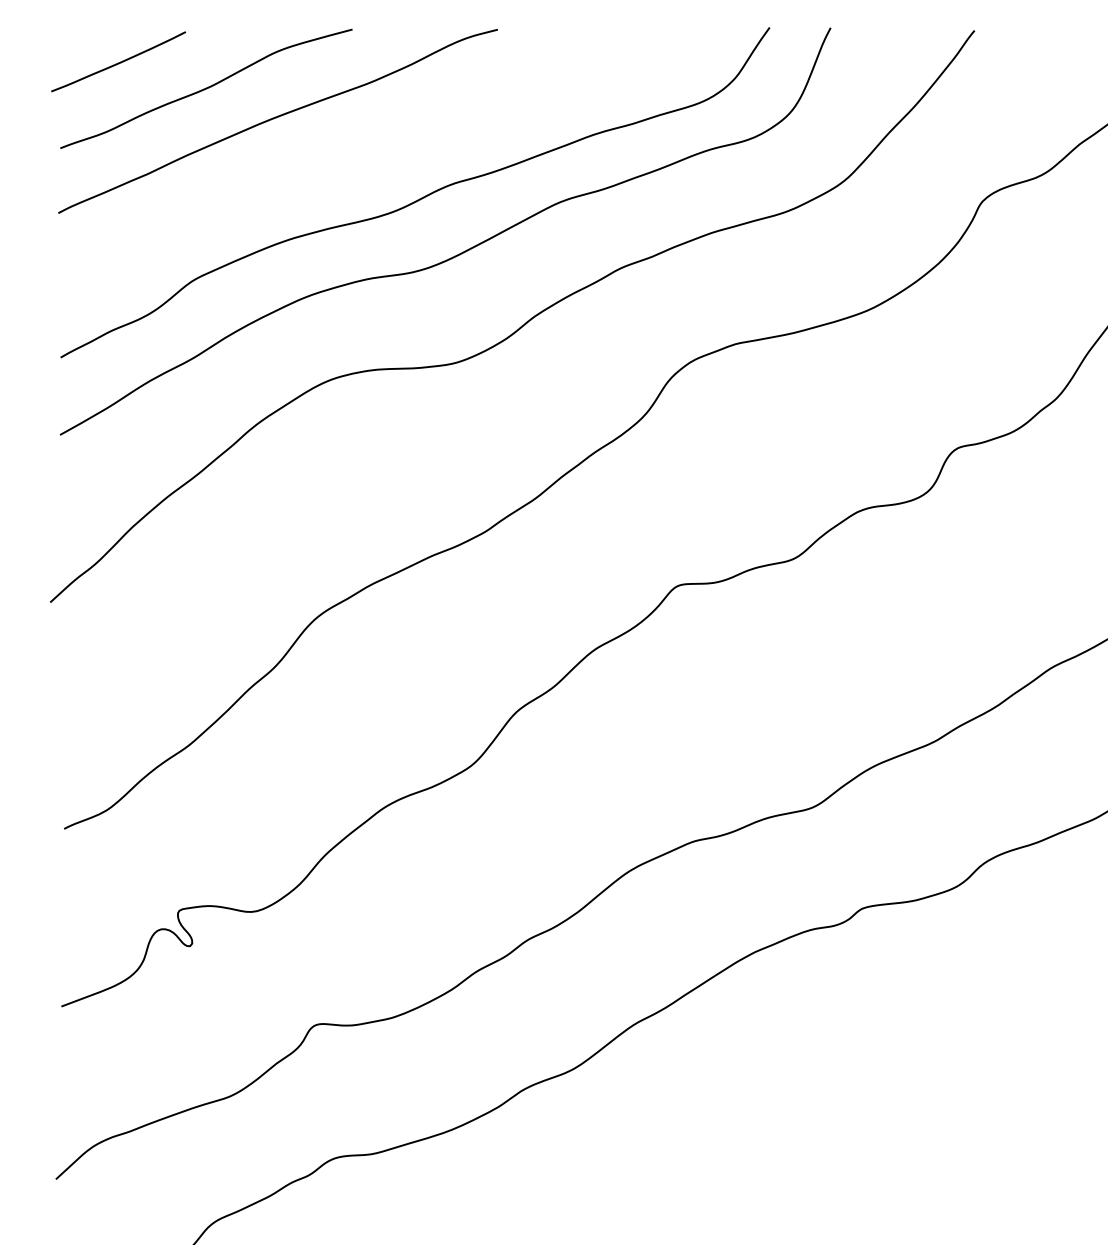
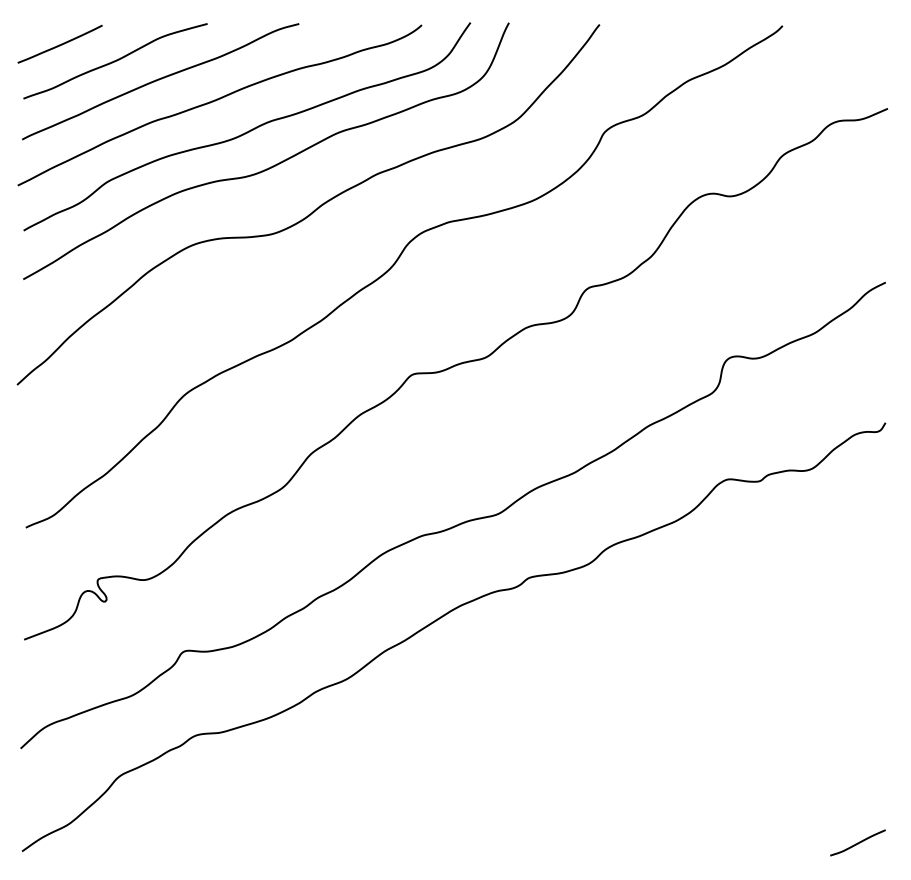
curve: (369, 151) -> (218, 100), added

